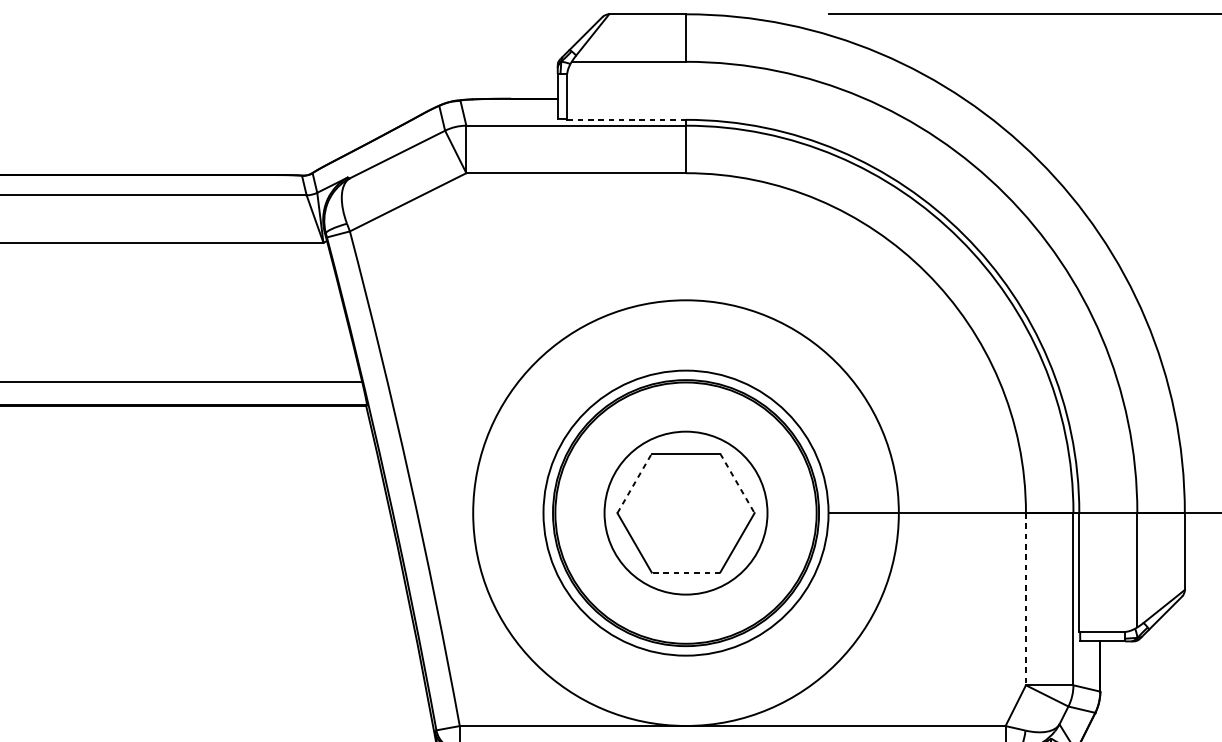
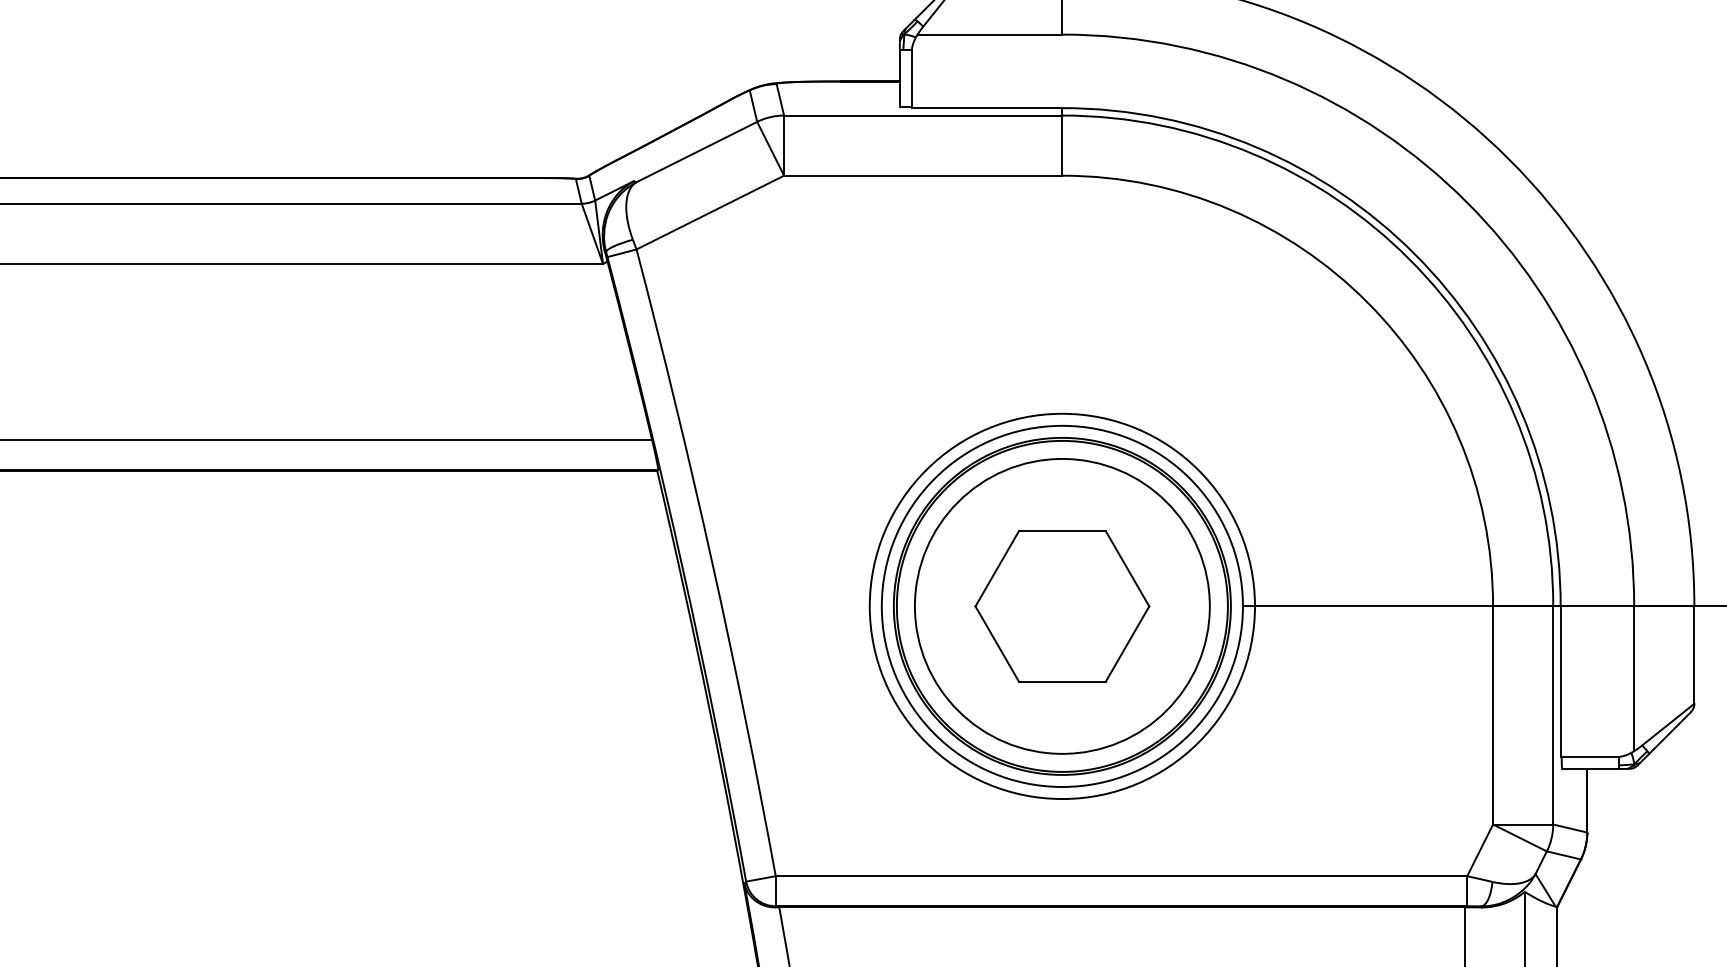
line: (626, 120) -> (986, 108), dashed -> solid
line: (634, 483) -> (997, 568), dashed -> solid
line: (737, 484) -> (1127, 569), dashed -> solid
circle: (685, 512) -> (1061, 605), size x1.43
circle: (685, 513) -> (1061, 606), size x0.71
line: (685, 572) -> (1061, 681), dashed -> solid
line: (1026, 599) -> (1493, 715), dashed -> solid

